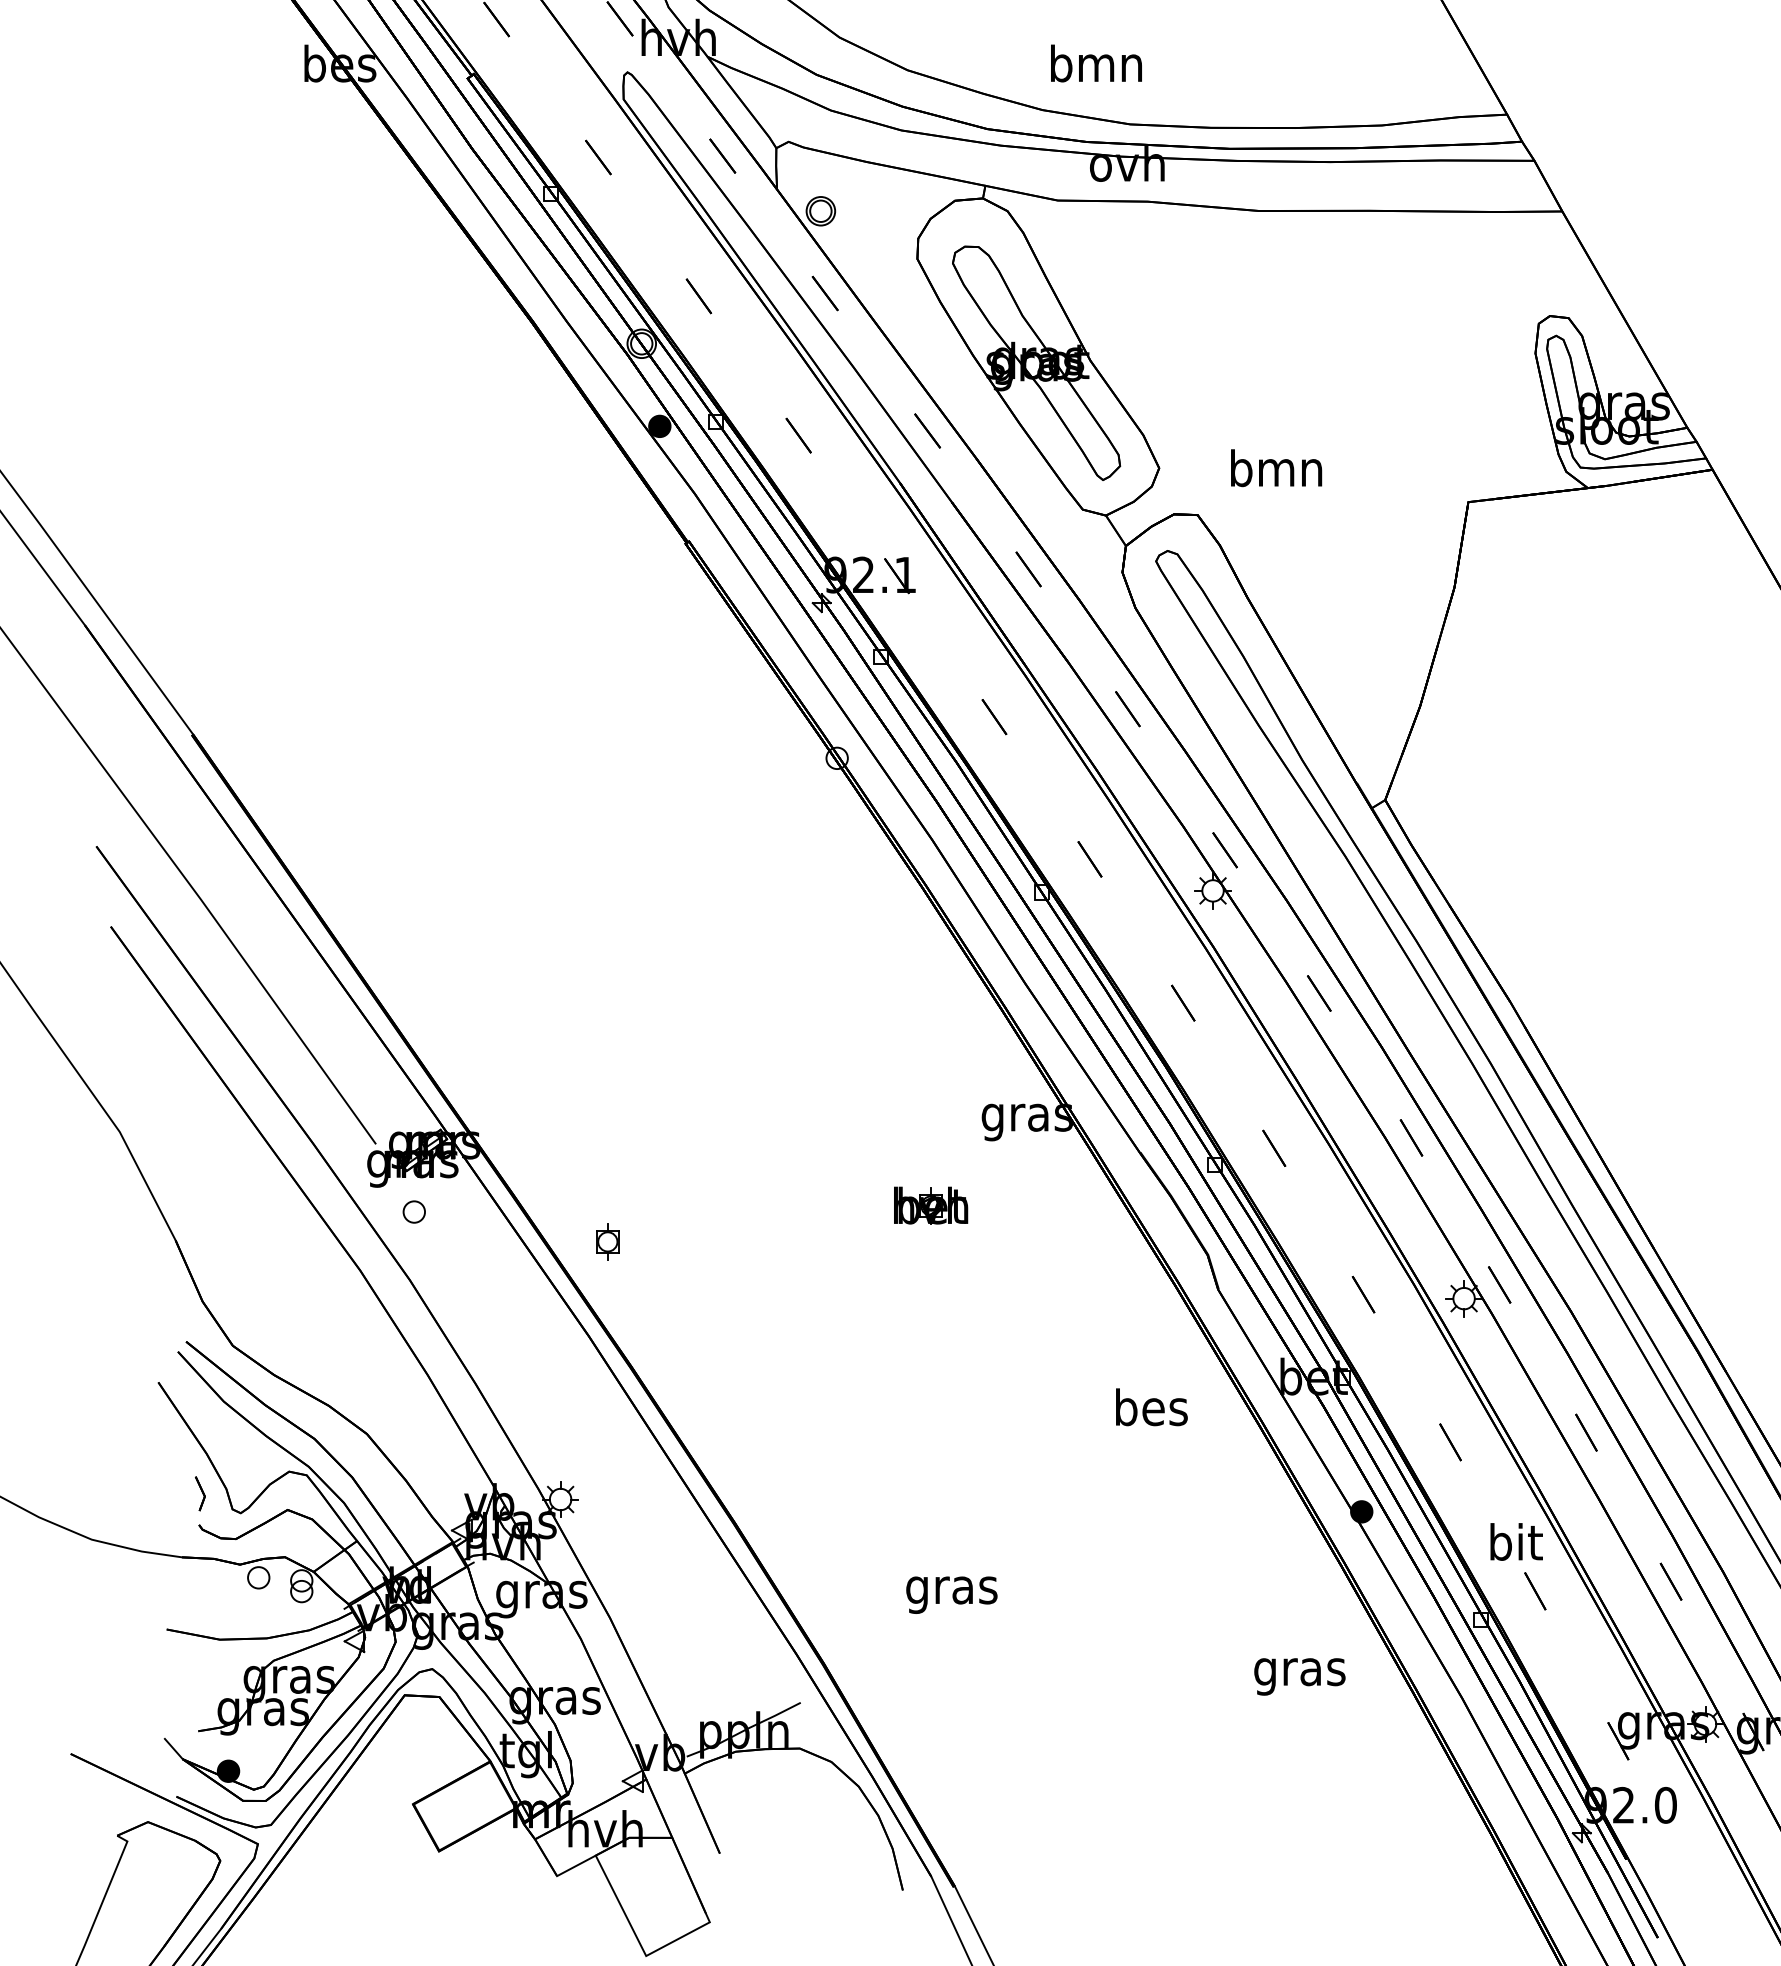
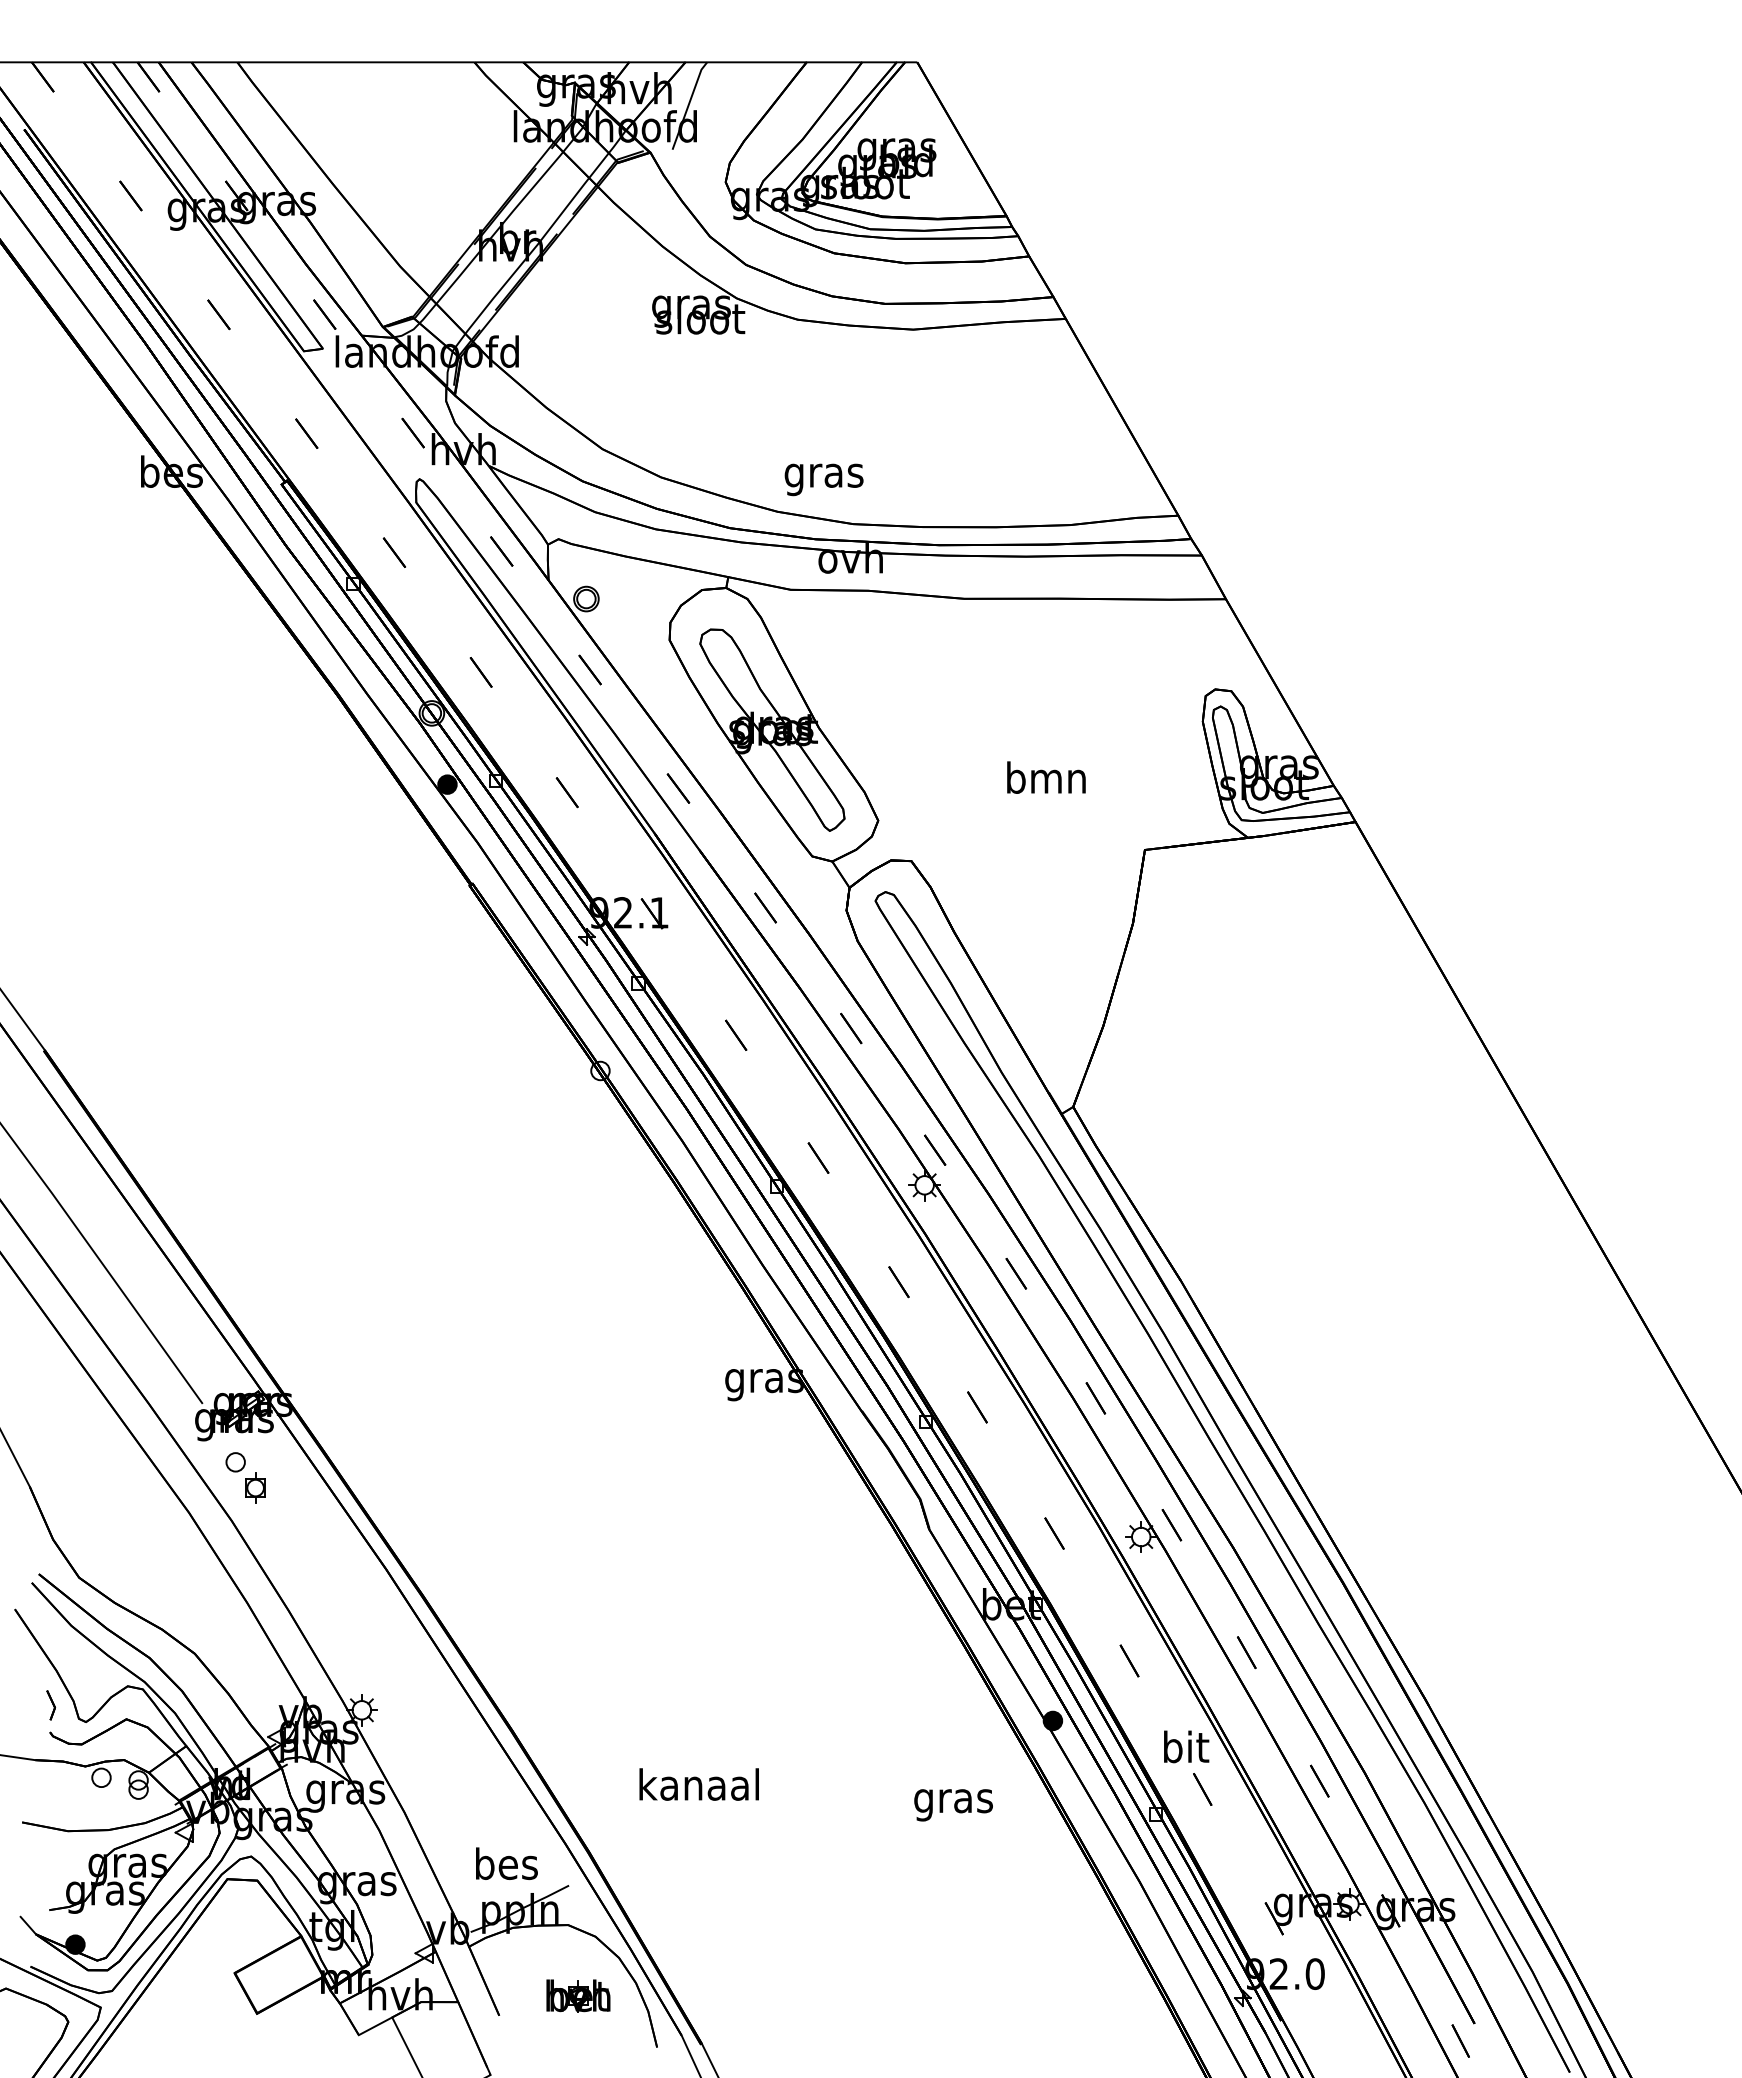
text: (1095, 68) -> (823, 475), bmn -> gras
text: (1276, 467) -> (1046, 777), moved
part: (931, 1205) -> (578, 1995), moved
part: (607, 1241) -> (255, 1487), moved
text: (1151, 1407) -> (506, 1863), moved
text: (950, 1590) -> (698, 1788), gras -> kanaal
text: (1299, 1677) -> (953, 1805), moved

